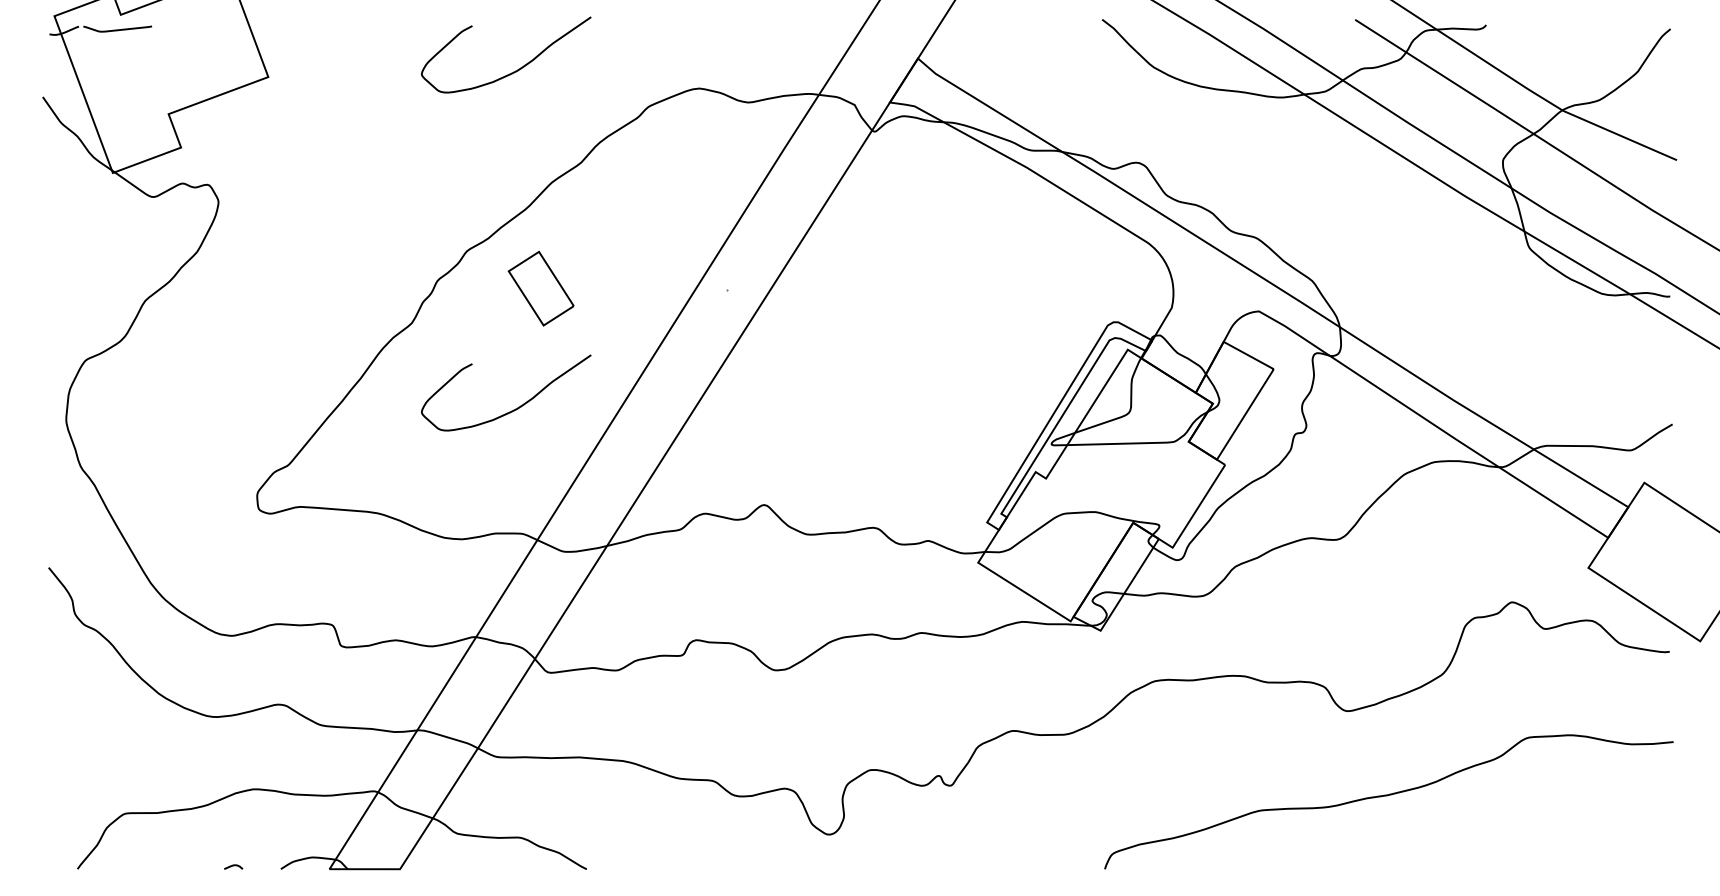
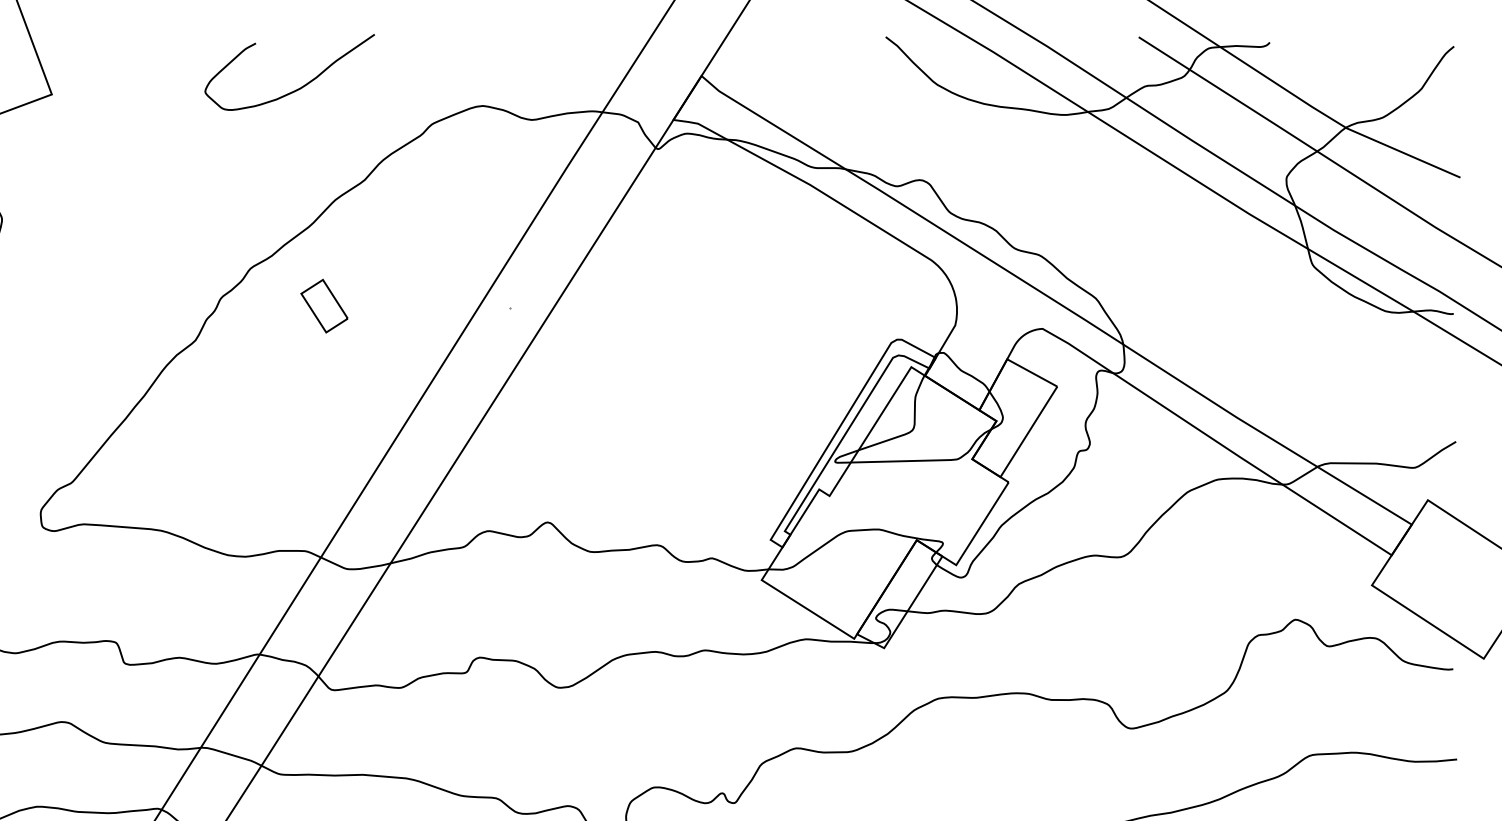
part: (540, 288) -> (324, 305), size x0.71
curve: (515, 408) -> (299, 425), removed

